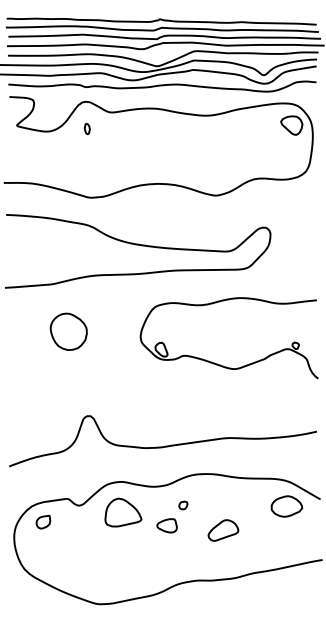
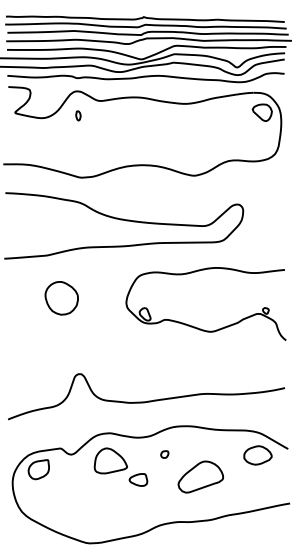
part: (43, 521) -> (38, 468), size x1.67
part: (166, 525) -> (137, 479), moved
part: (223, 530) -> (200, 477), size x1.67

